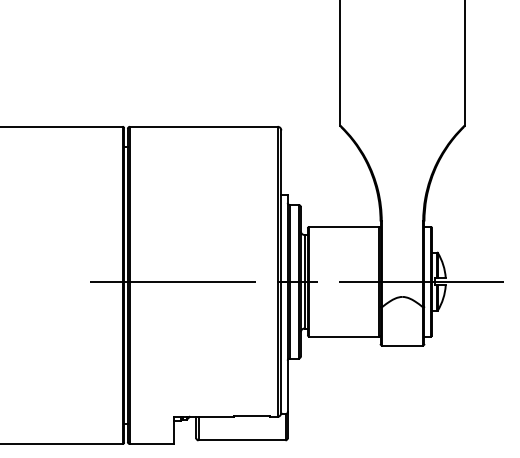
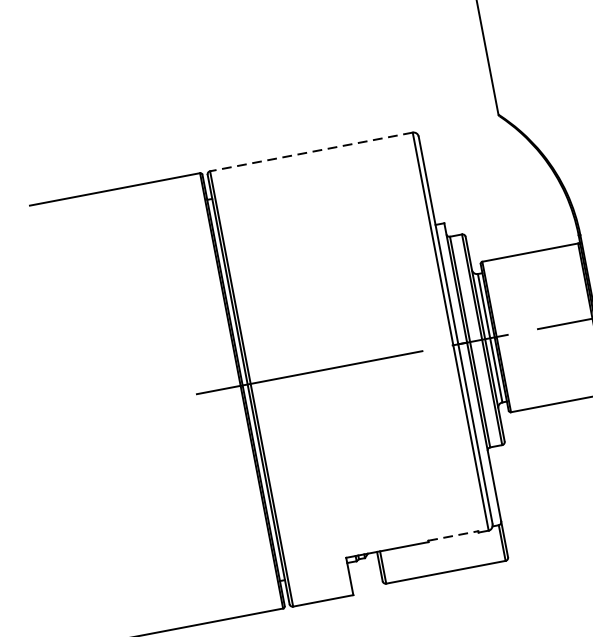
line: (203, 126) -> (310, 151), solid -> dashed
line: (252, 415) -> (453, 535), solid -> dashed

